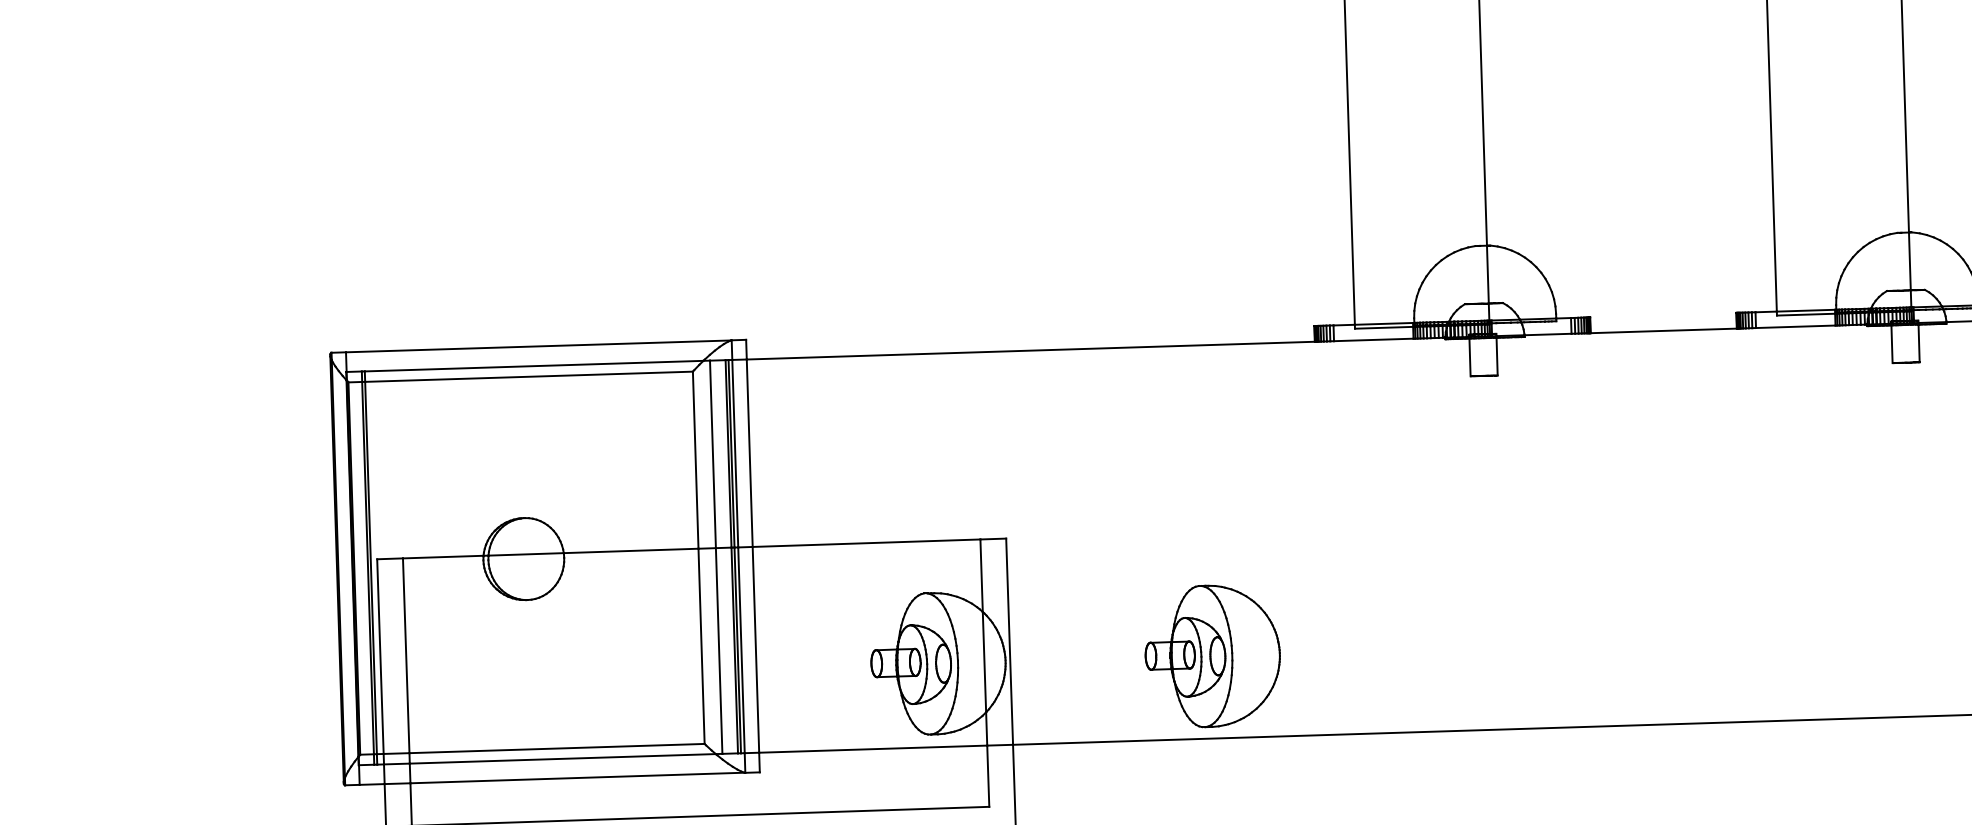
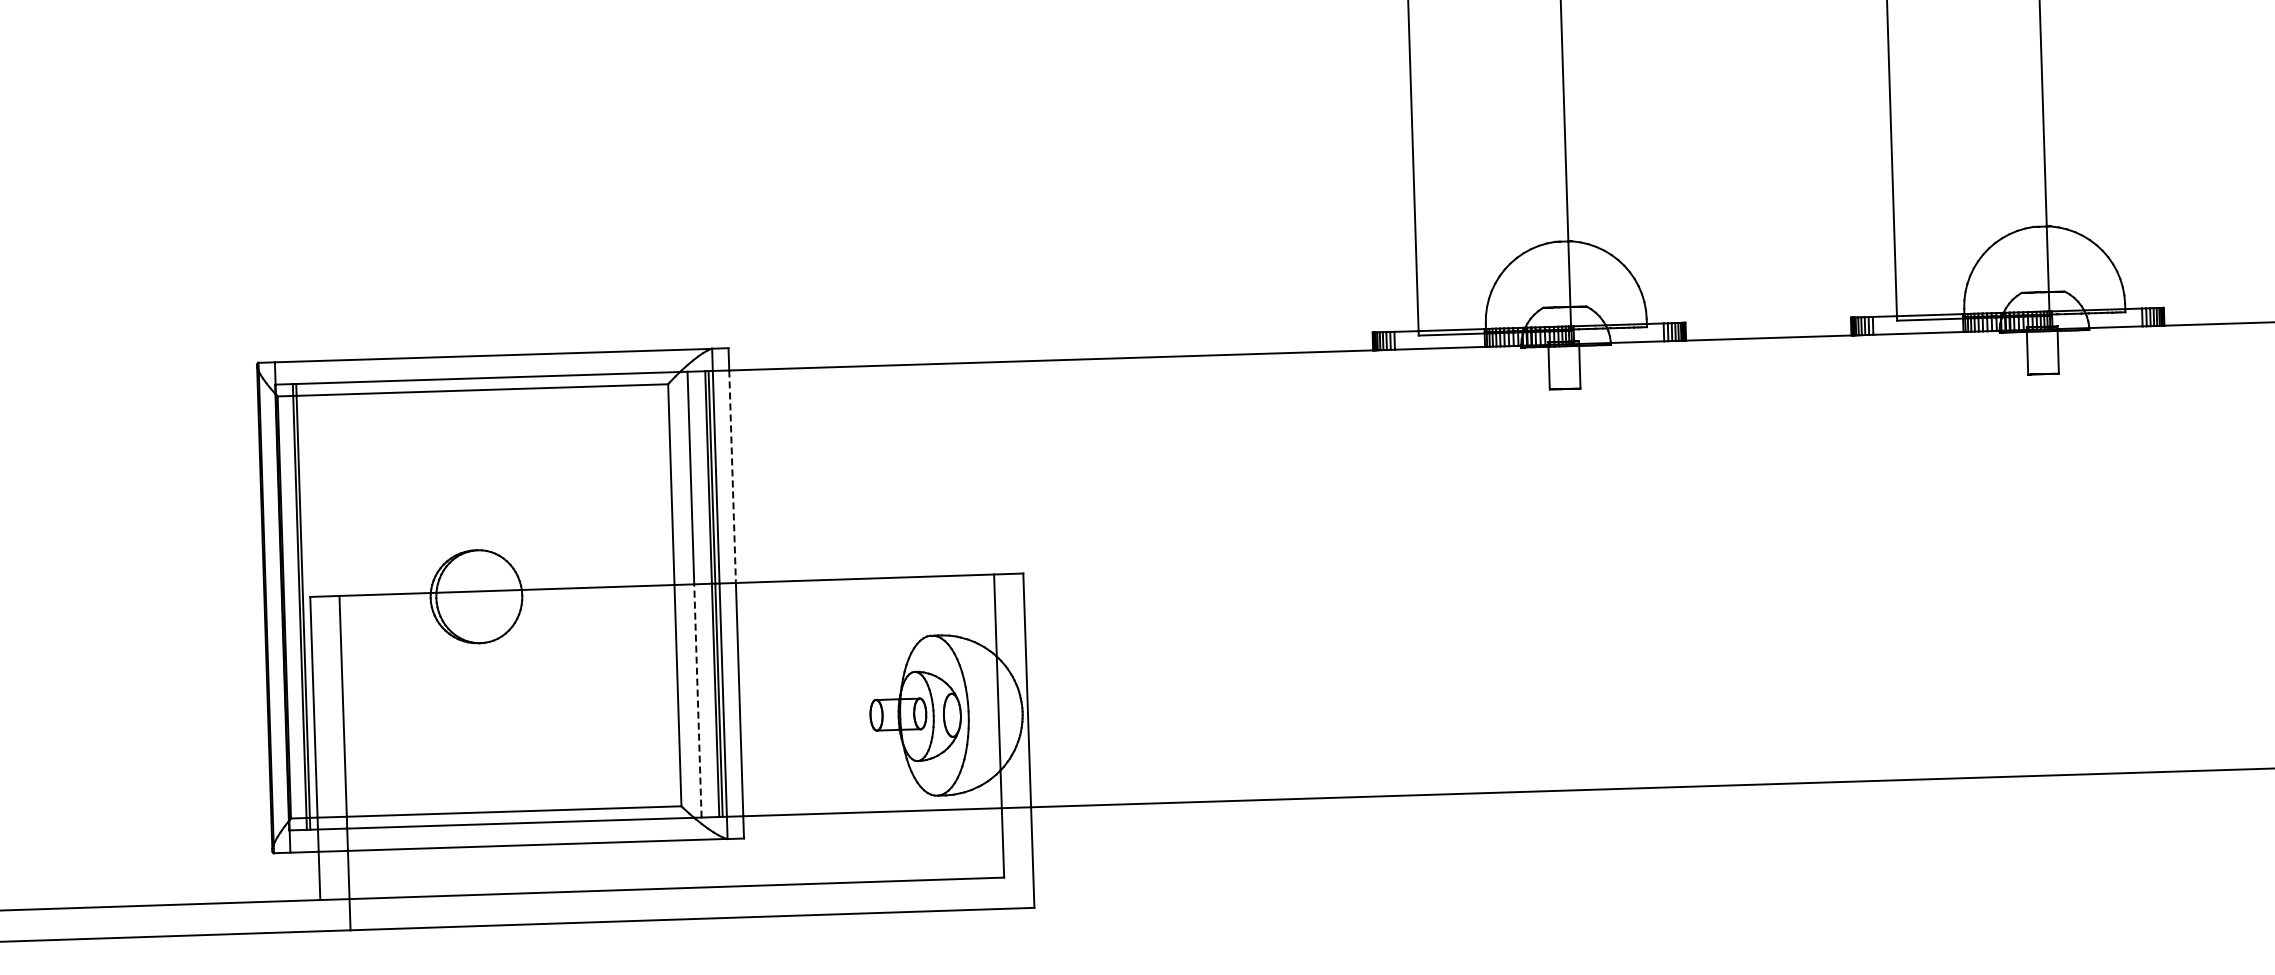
line: (749, 453) -> (732, 477), solid -> dashed
line: (718, 650) -> (697, 700), solid -> dashed
part: (1212, 656) -> (1257, 707), removed

